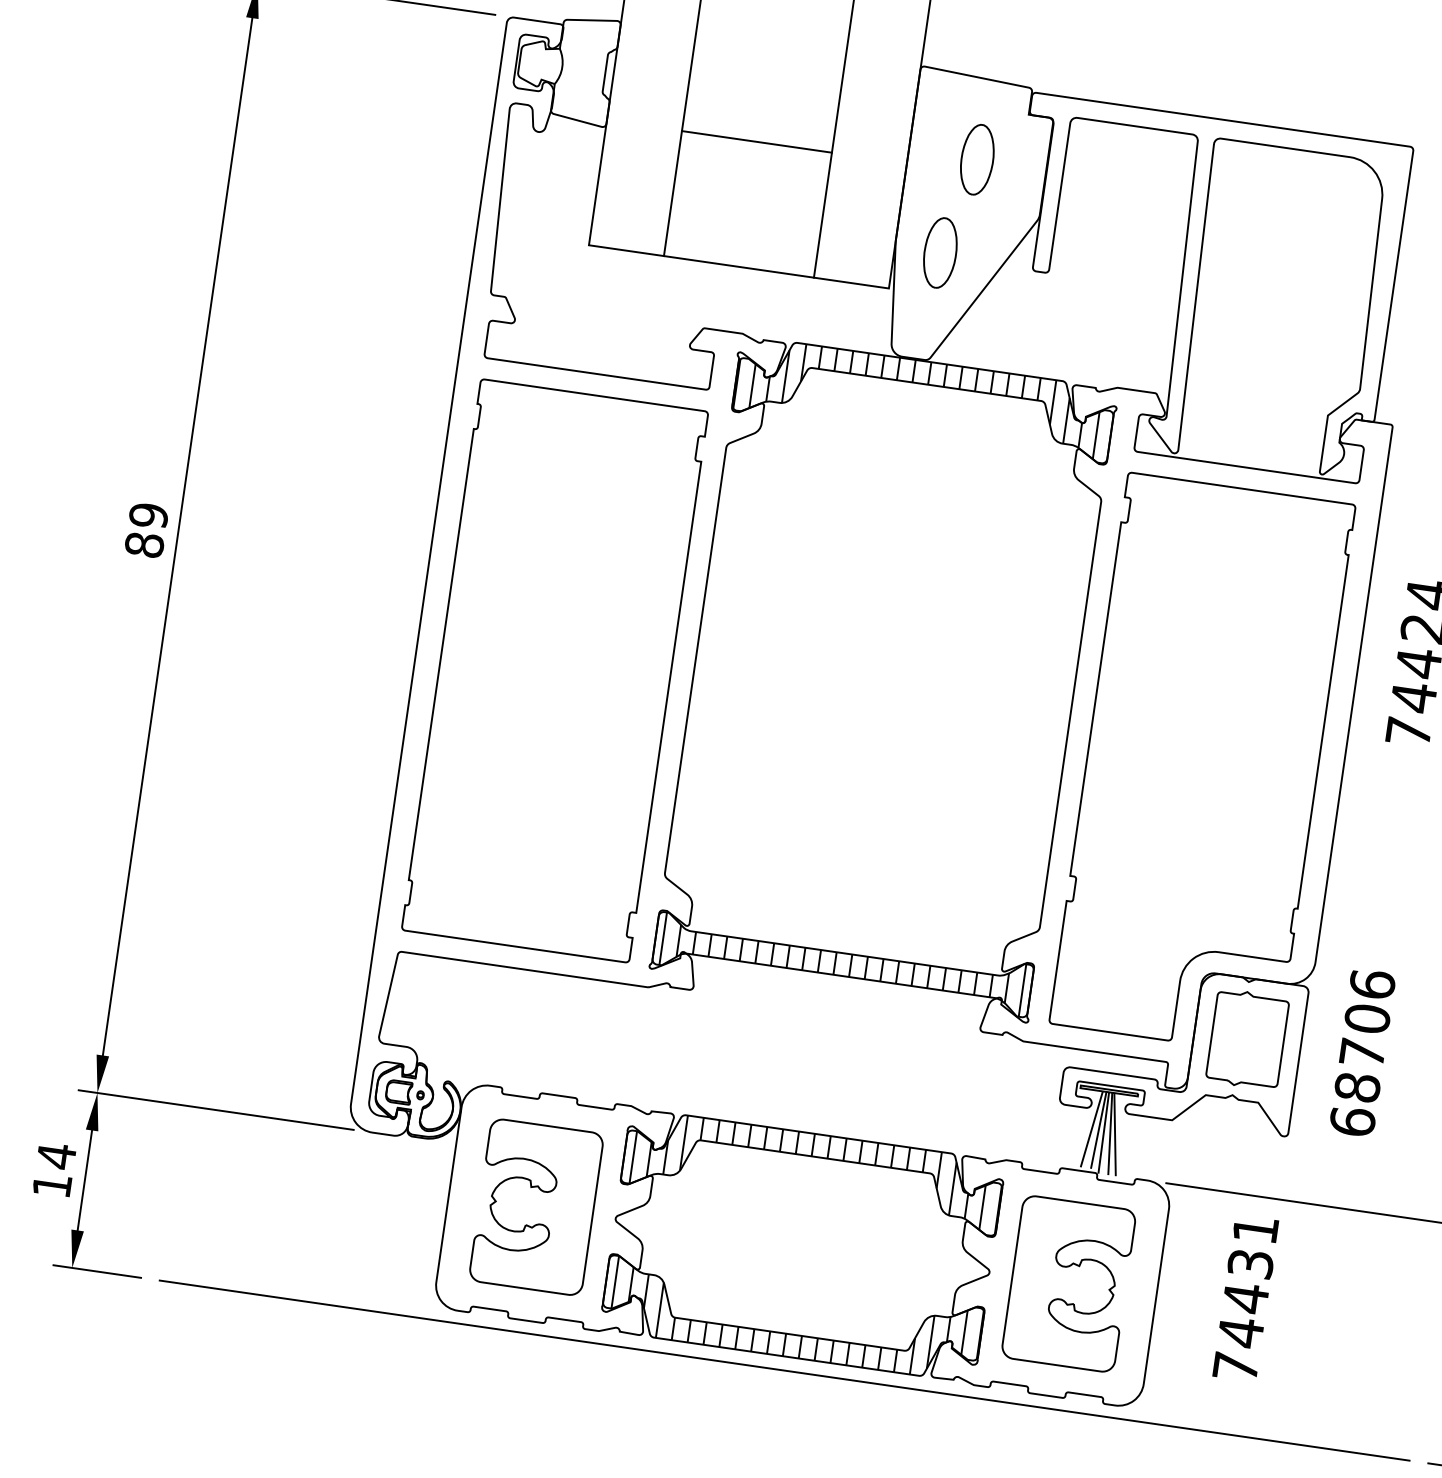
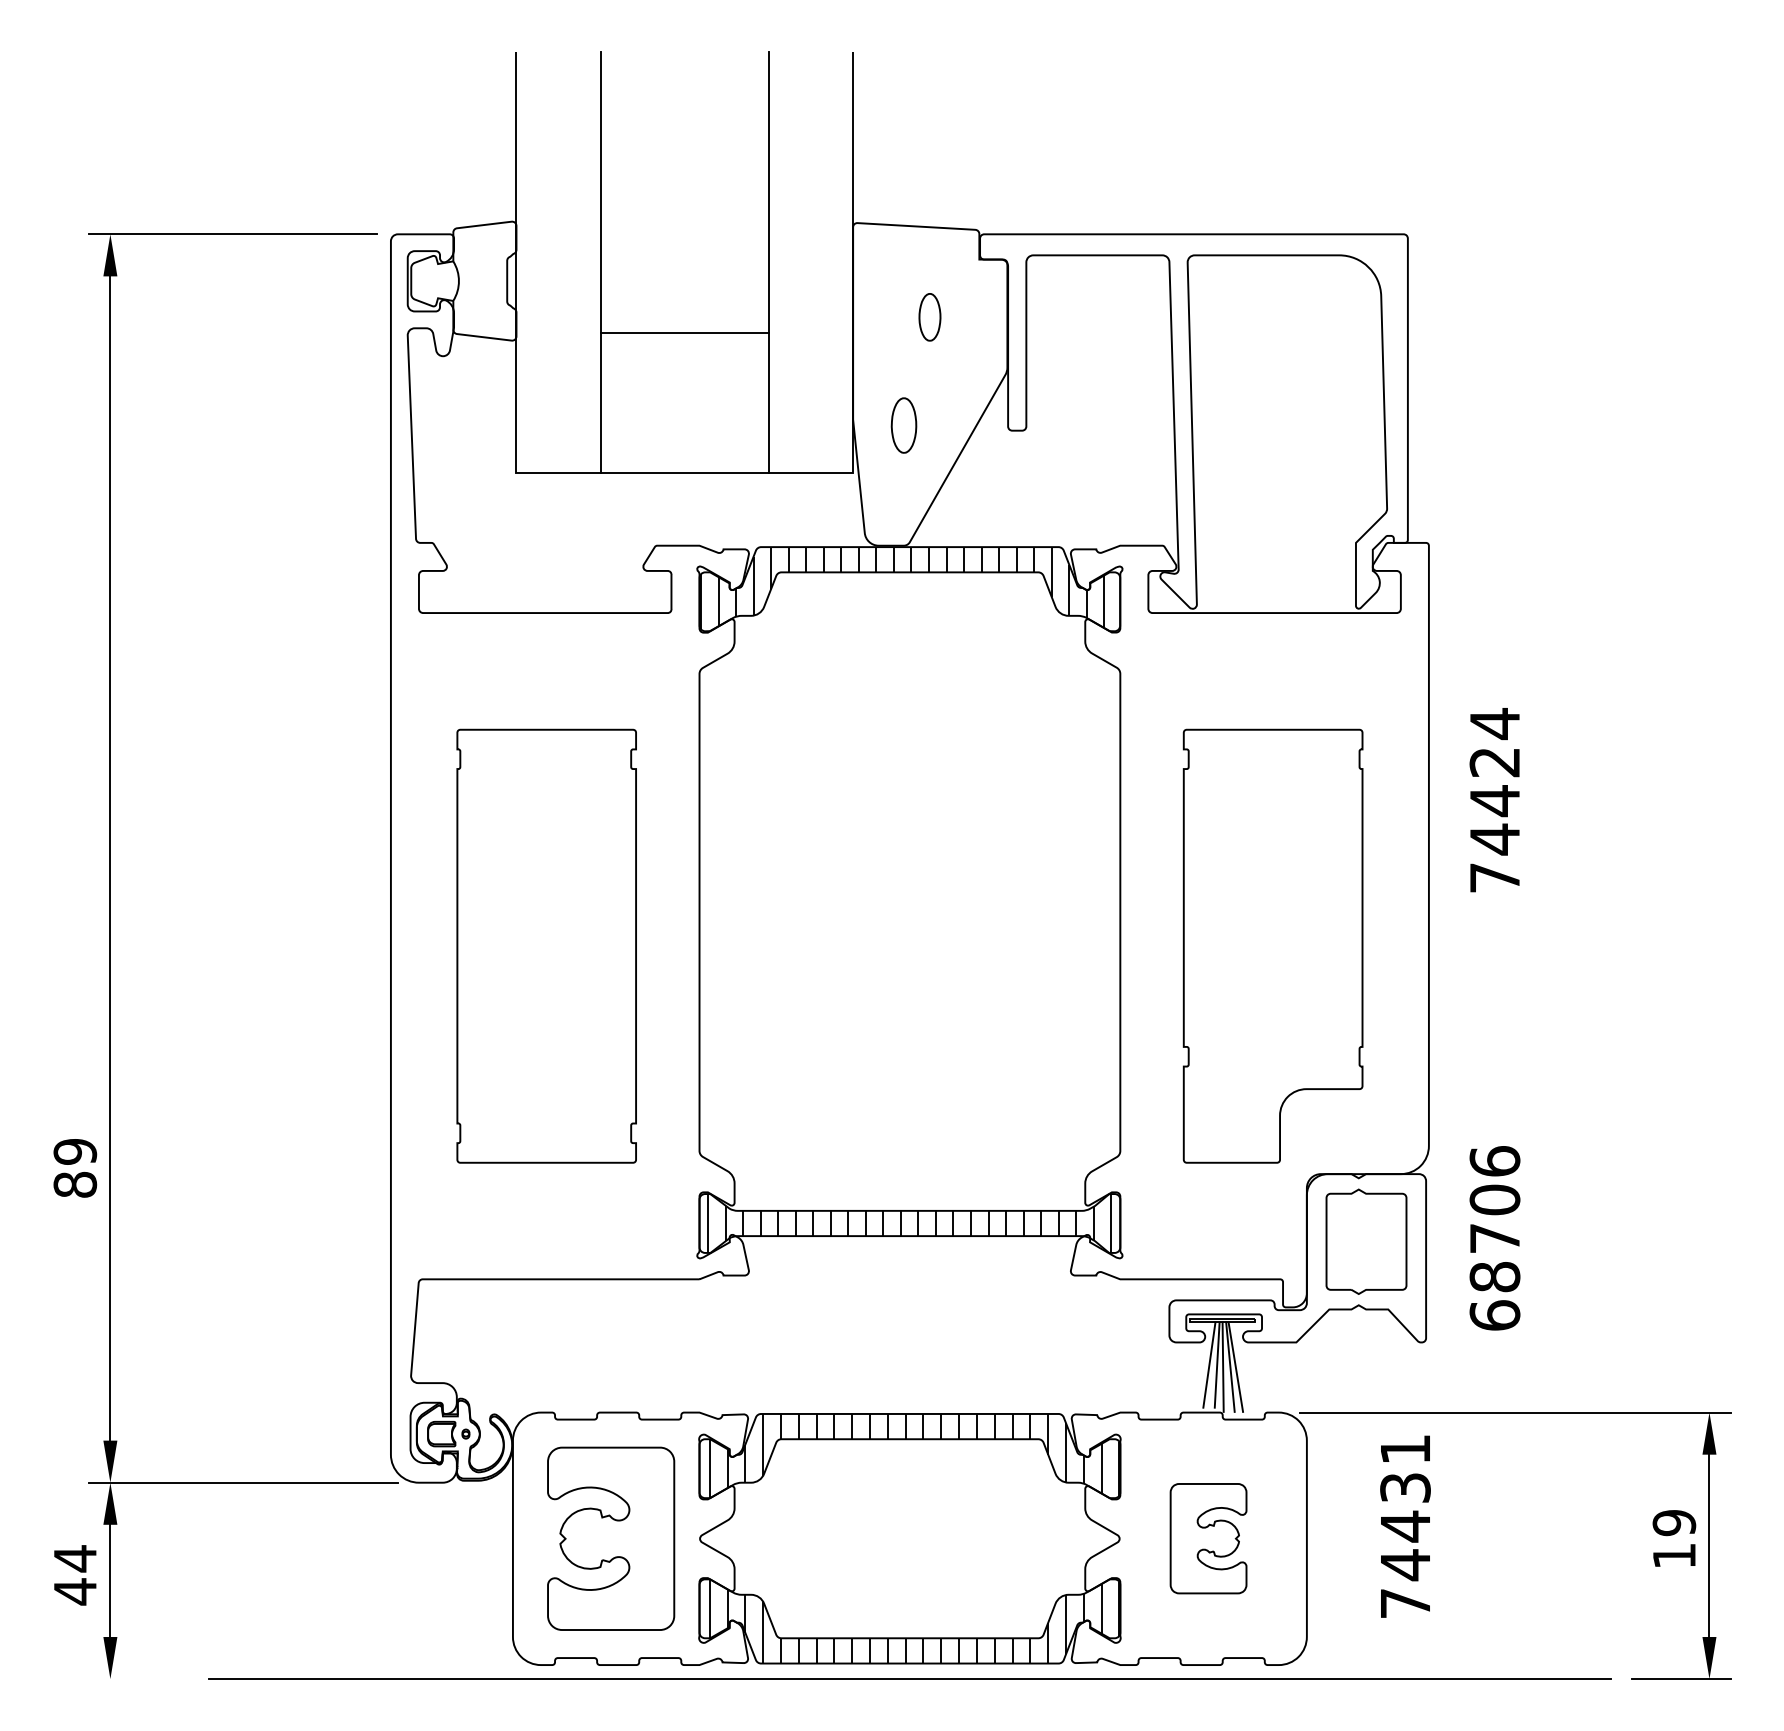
part: (976, 159) -> (929, 317), size x0.6
part: (939, 252) -> (903, 425), size x0.7
text: (146, 530) -> (75, 1168), moved
part: (554, 671) -> (546, 946), size x0.7
part: (1201, 764) -> (1272, 946), size x0.7
text: (52, 1185) -> (75, 1591), 14 -> 44
line: (97, 1271) -> (138, 1679), removed
part: (1068, 1283) -> (1208, 1538), size x0.6

